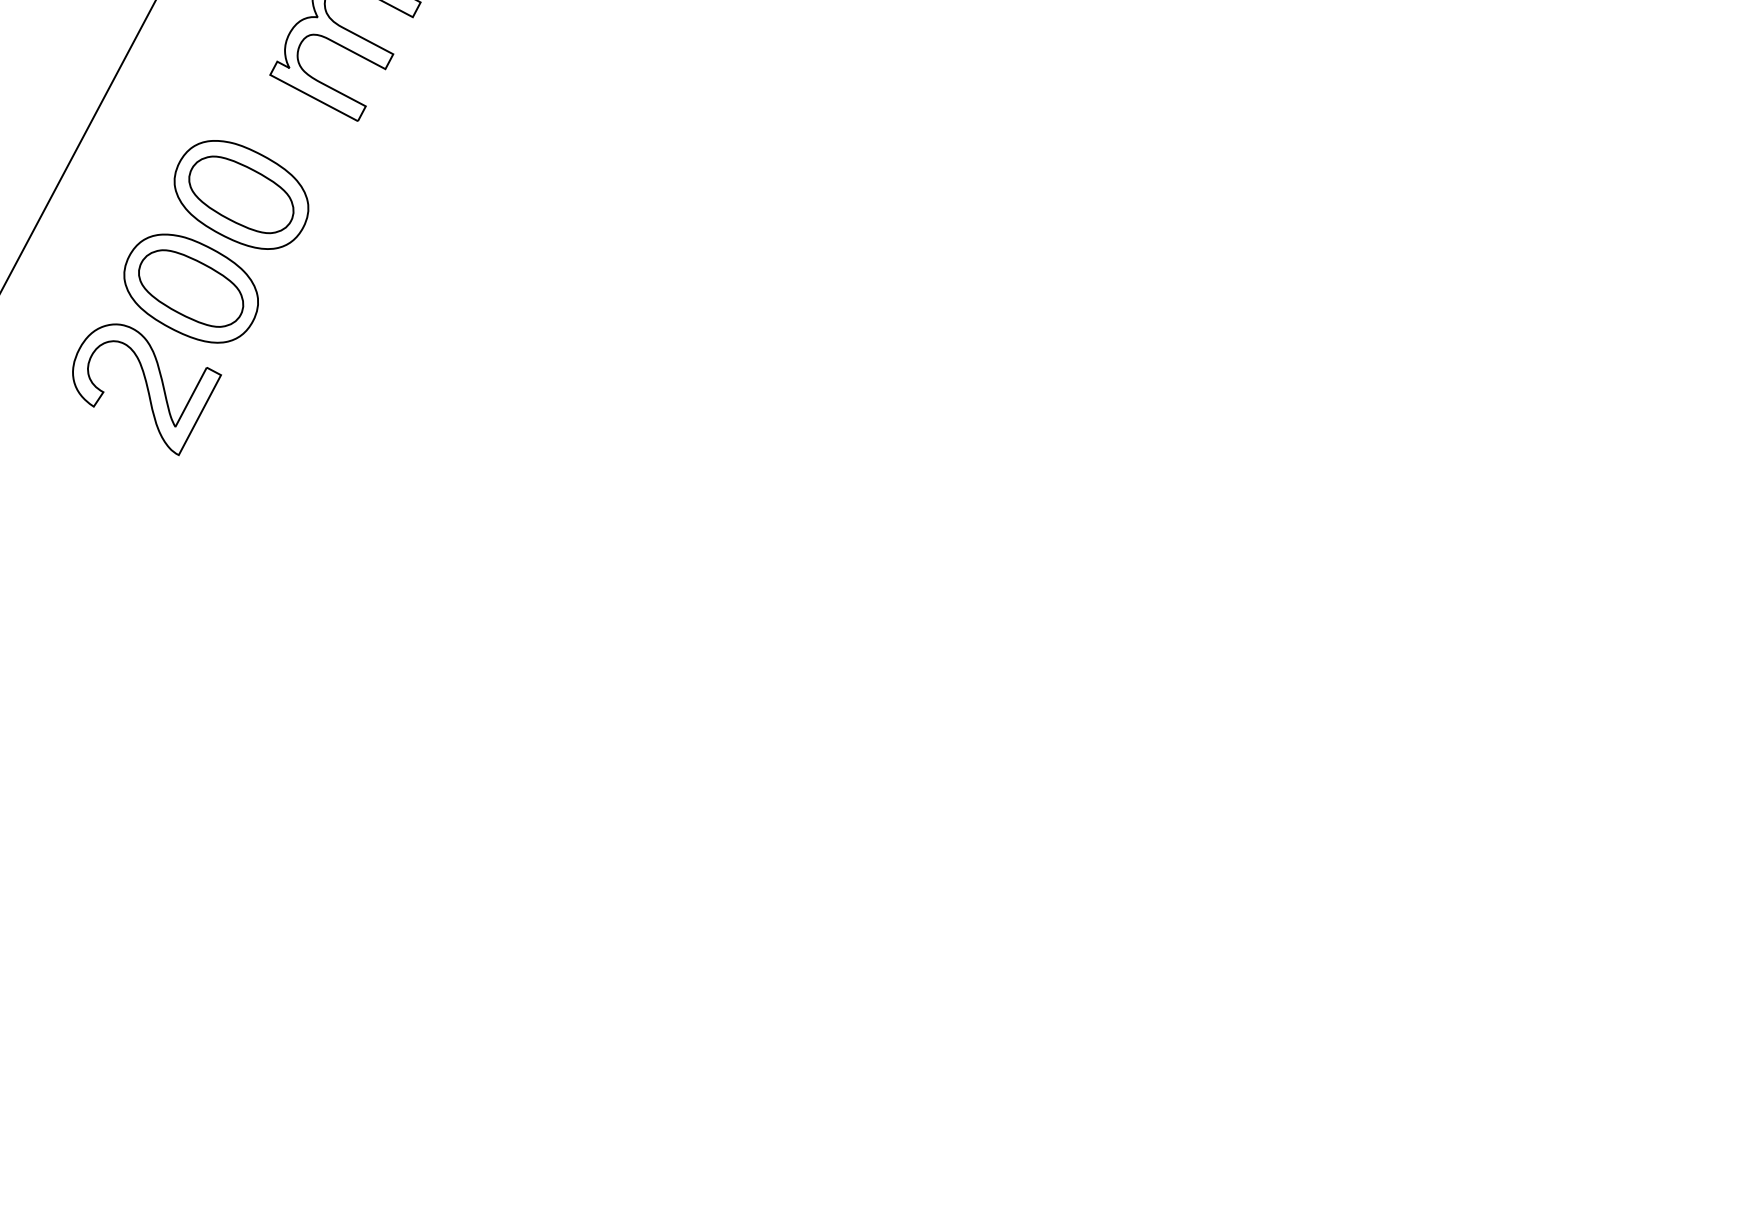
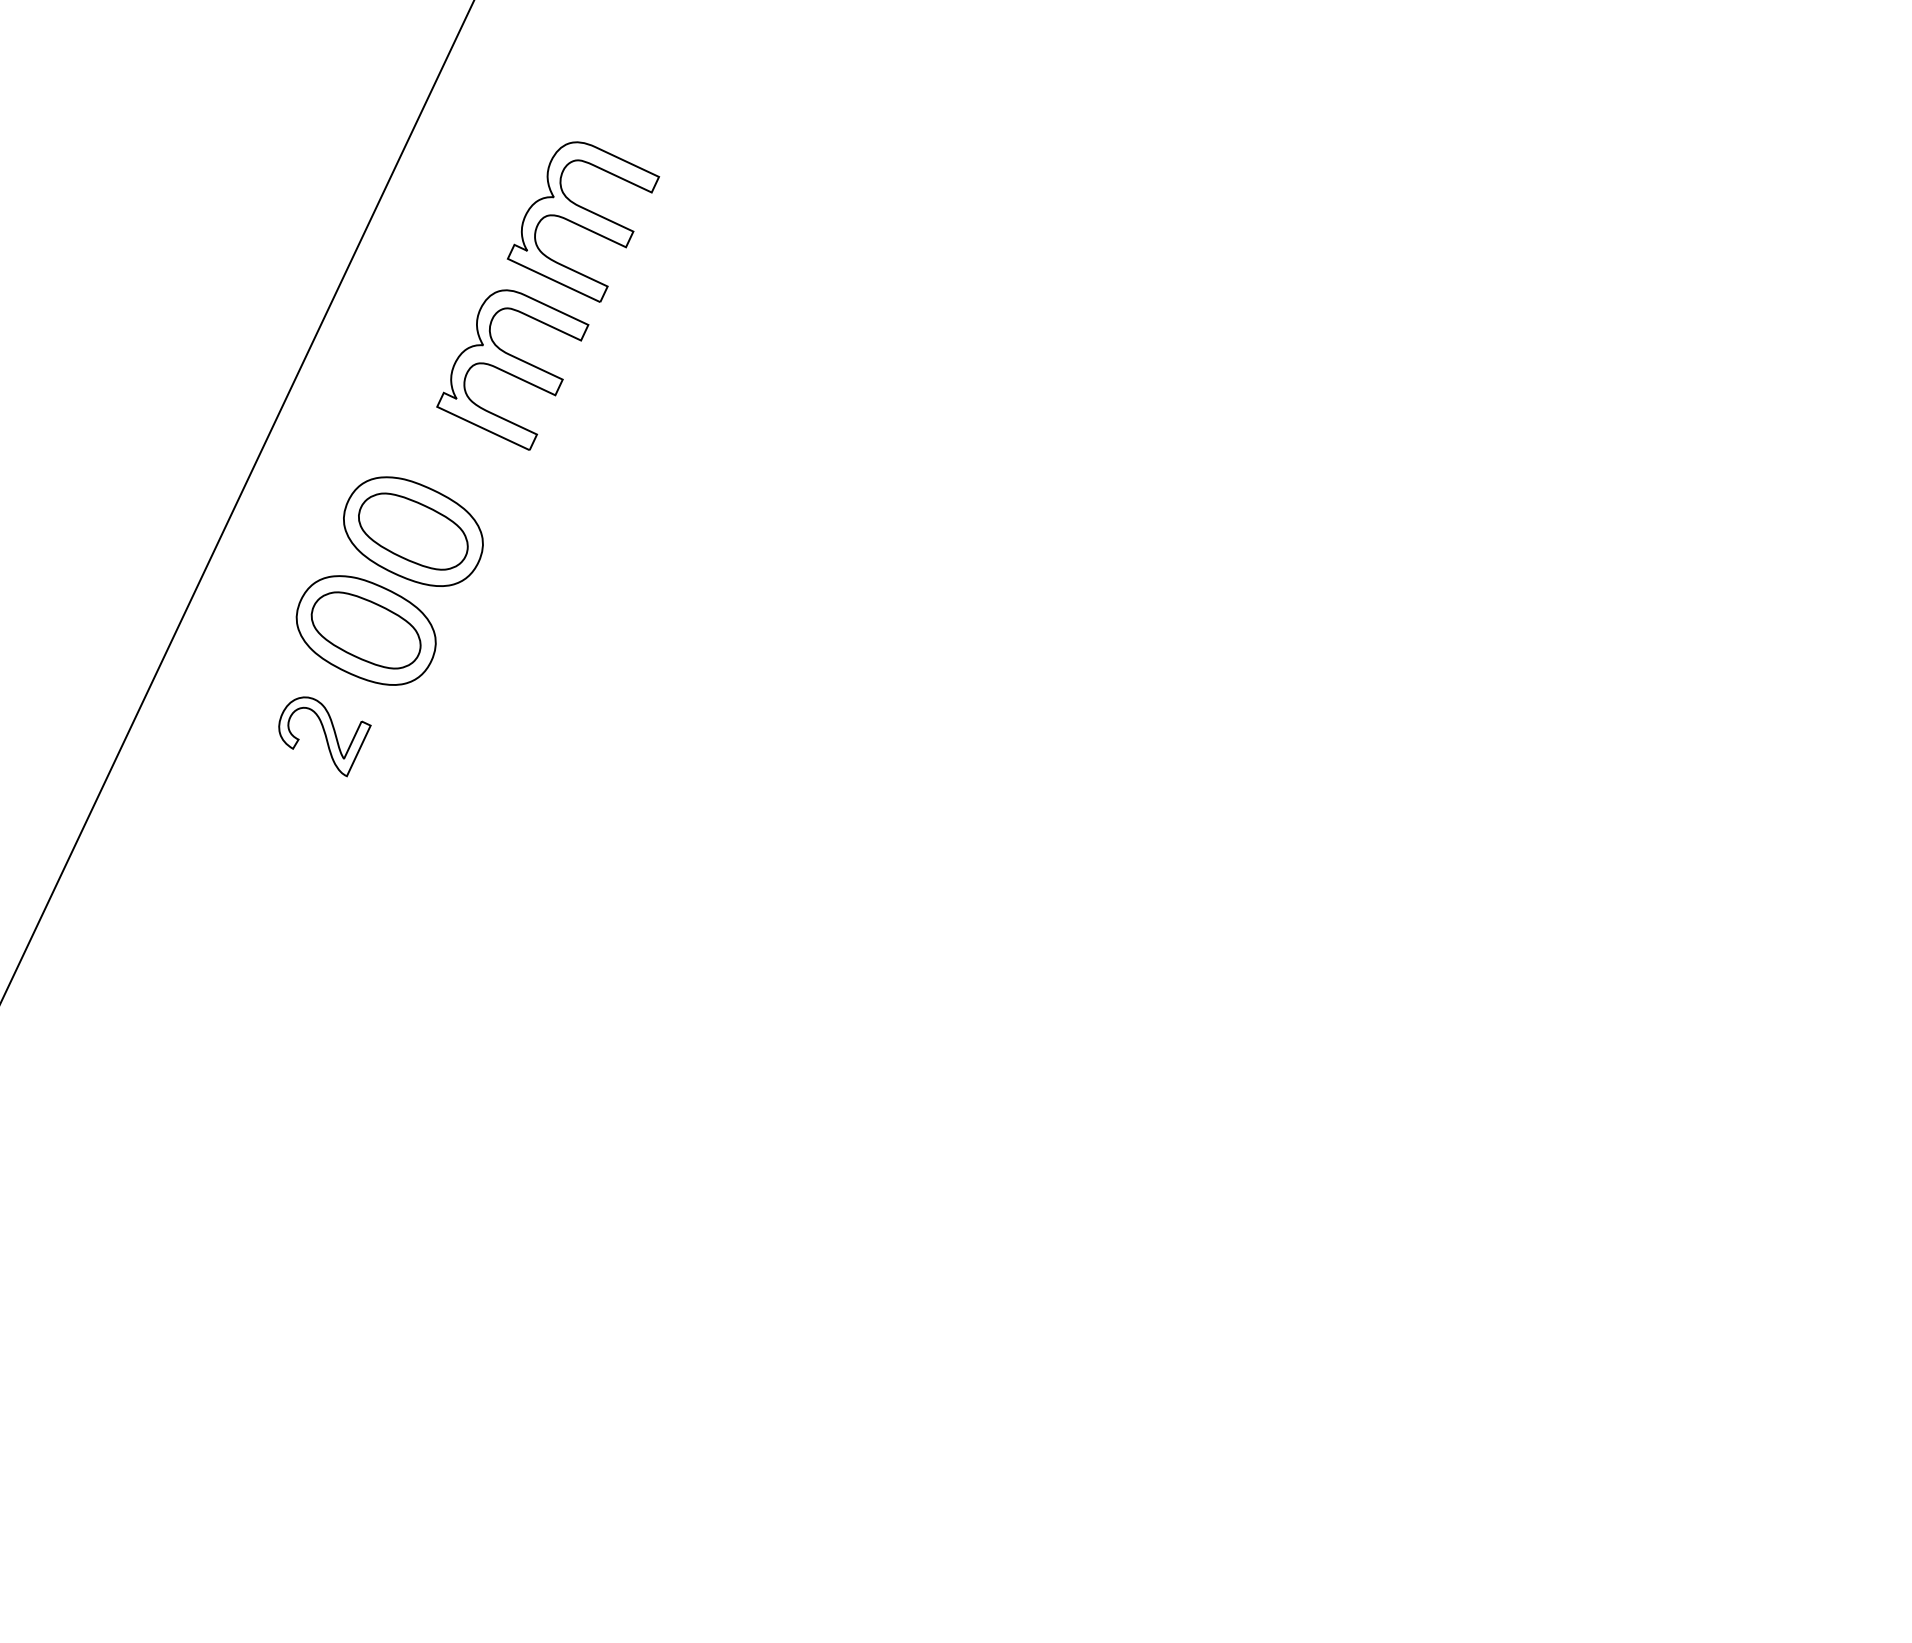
part: (145, 389) -> (324, 736), size x0.6

